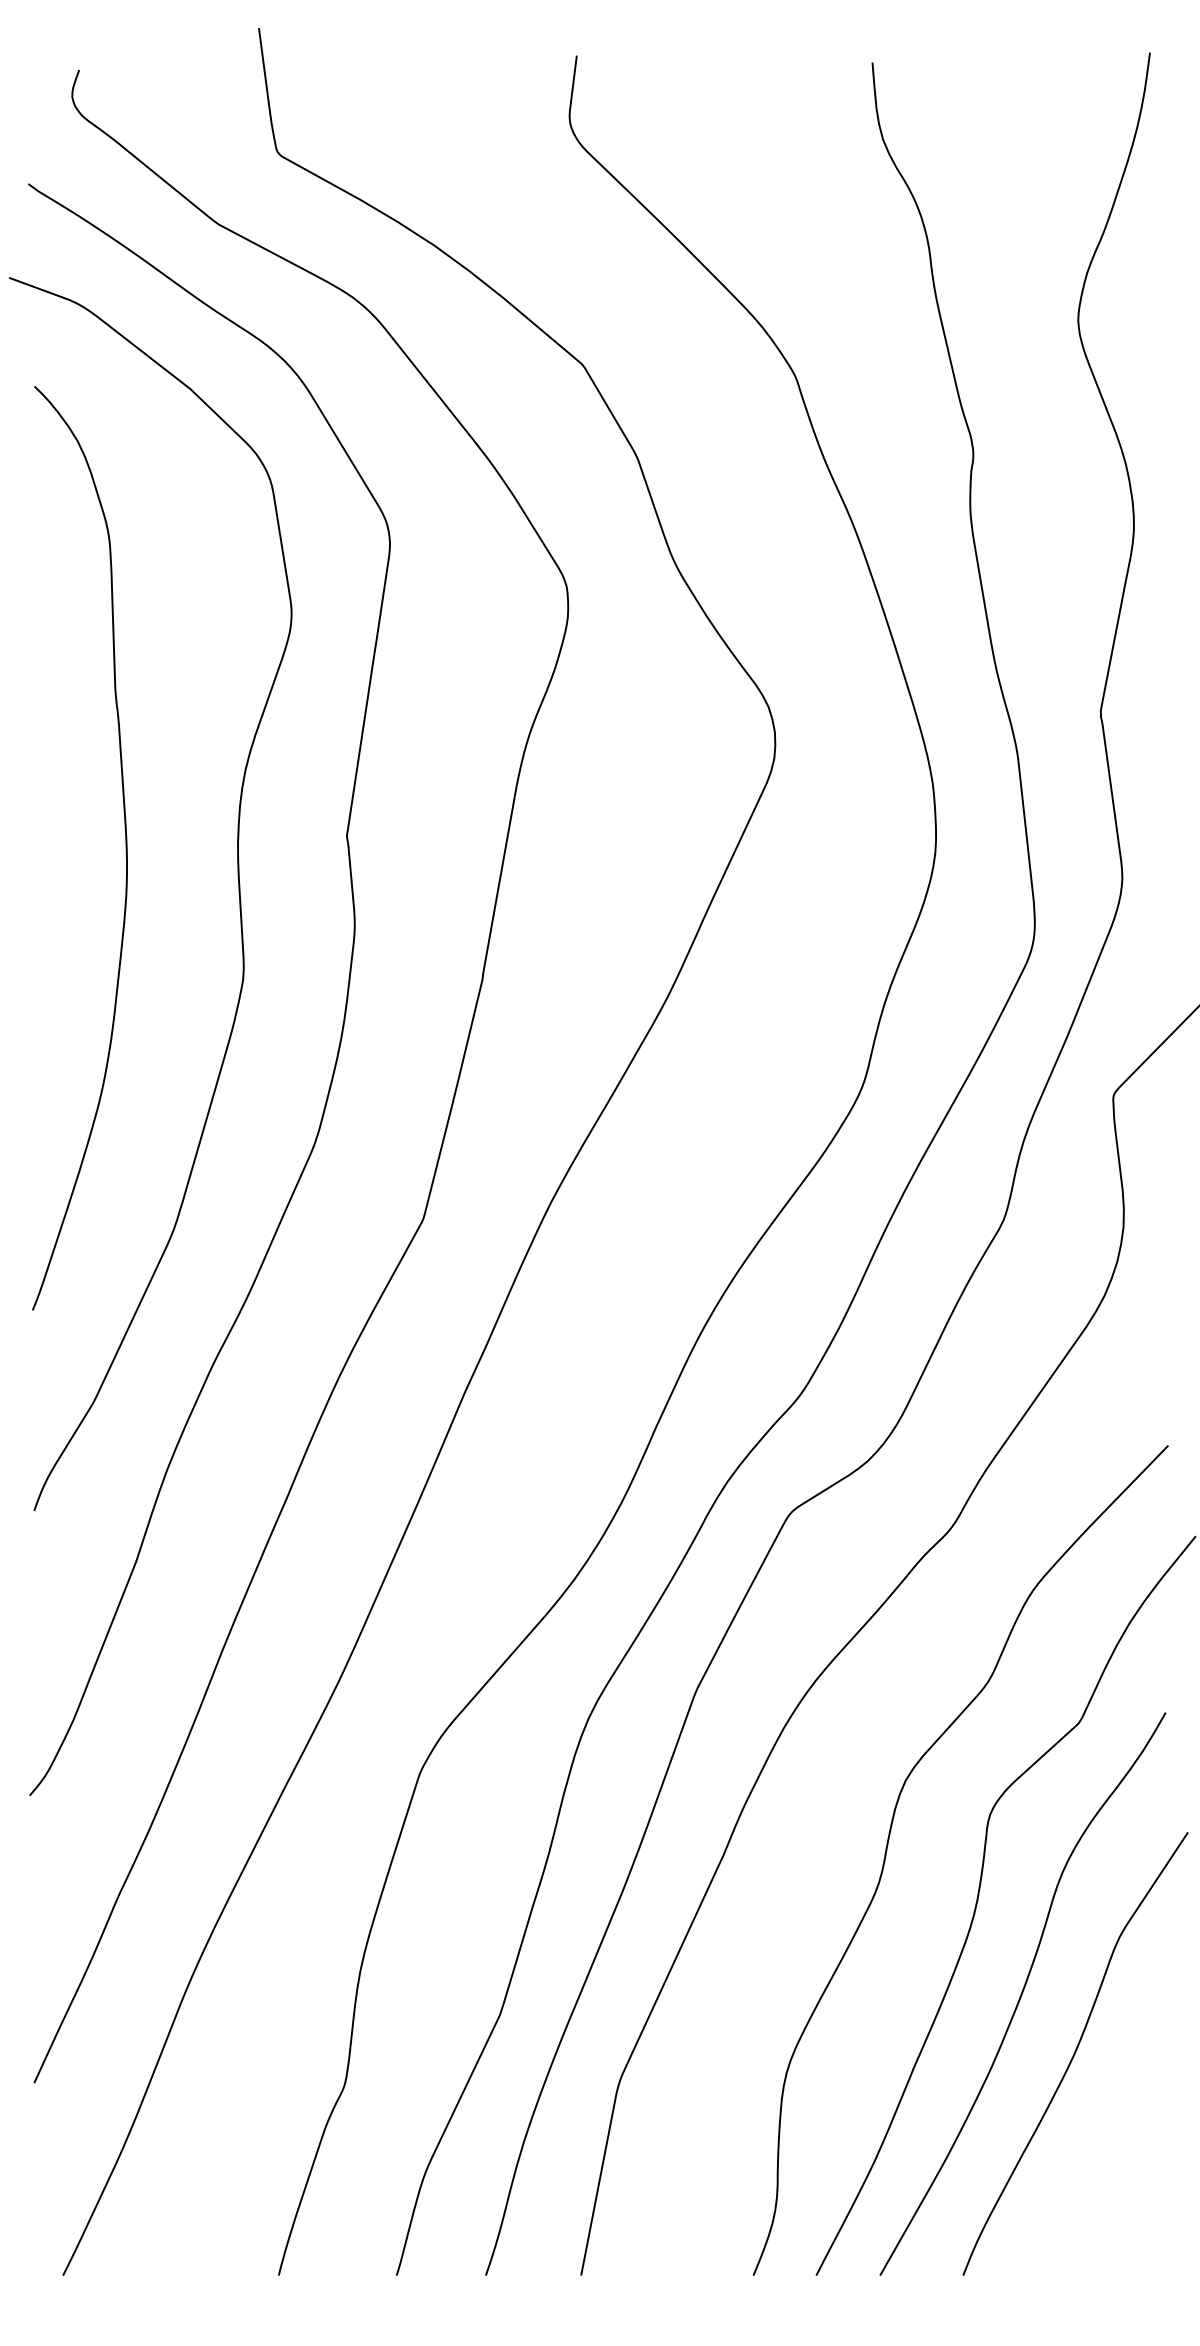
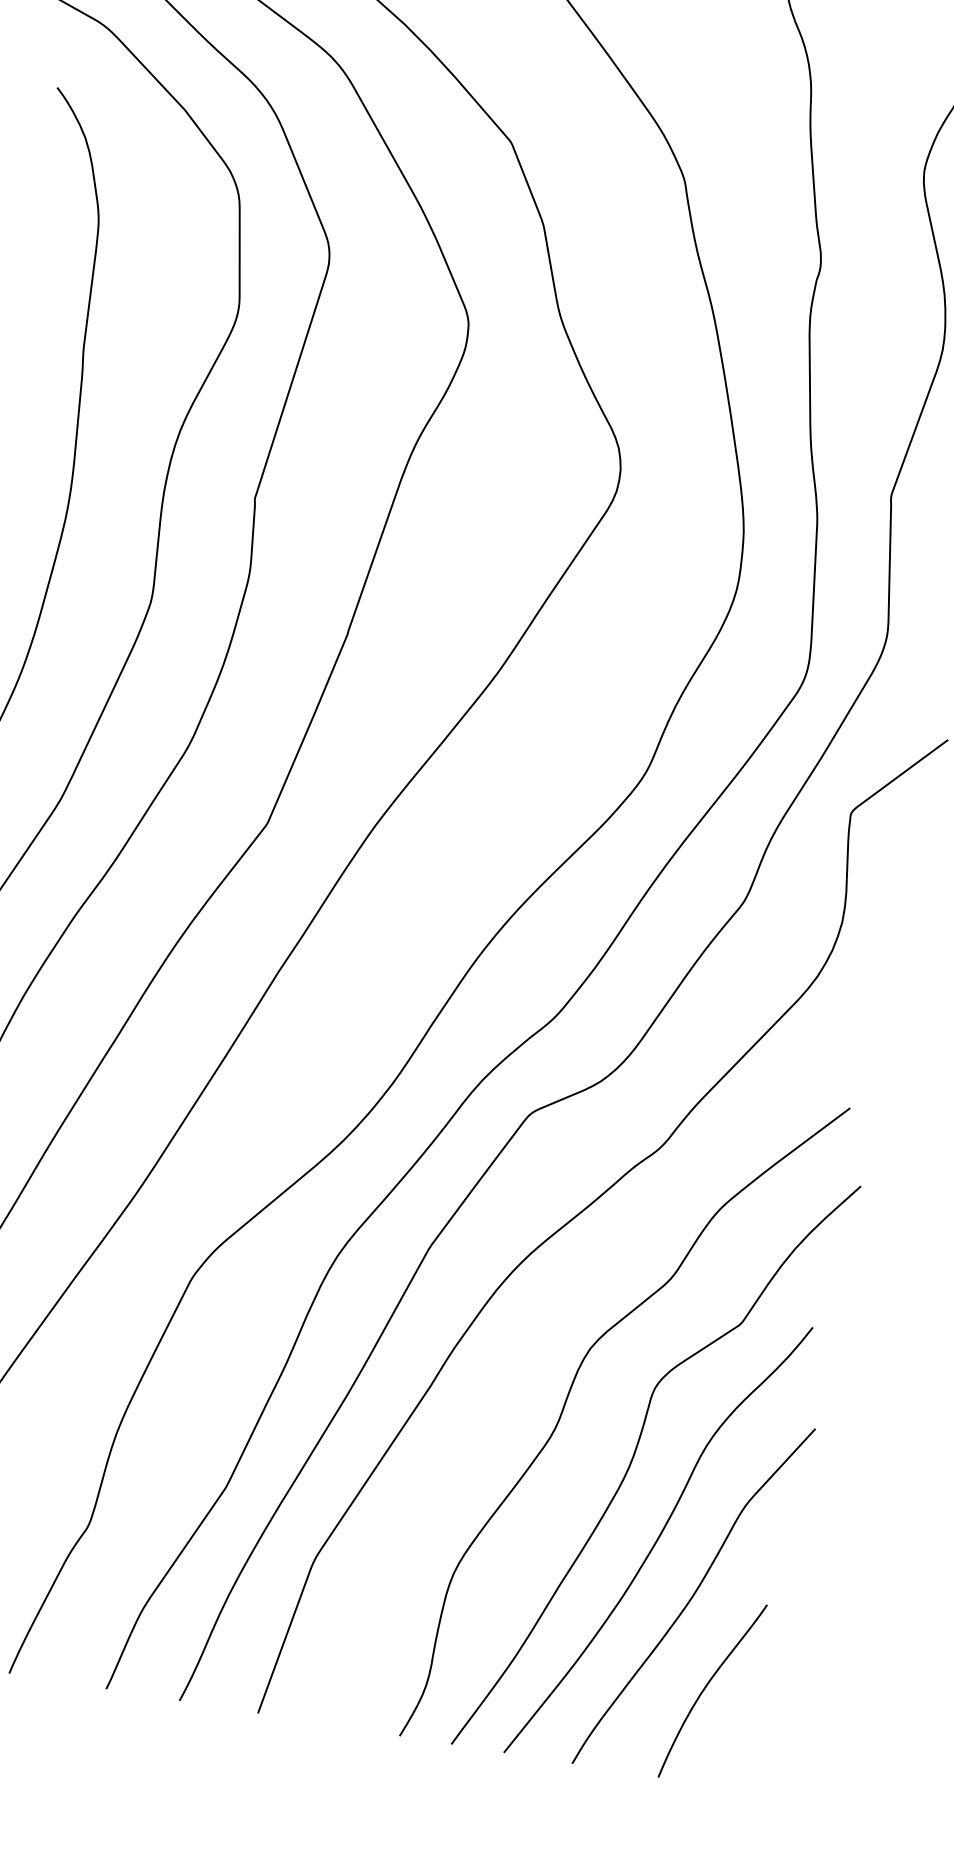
curve: (1108, 2158) -> (707, 1686), added

